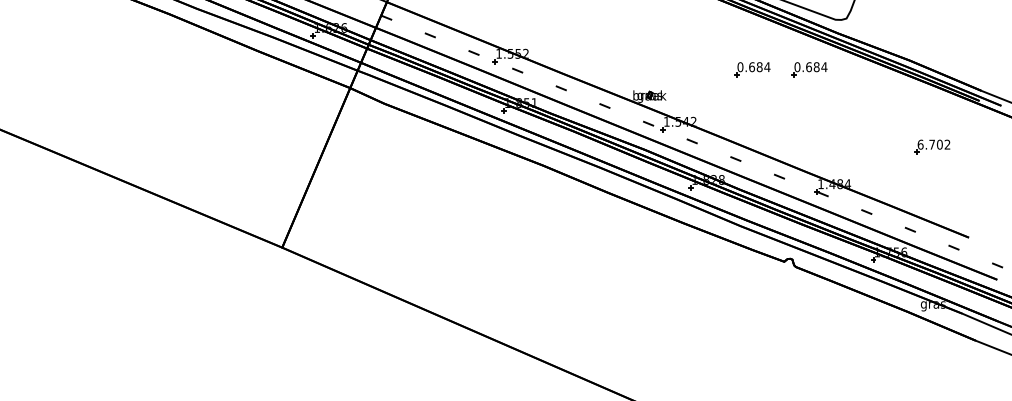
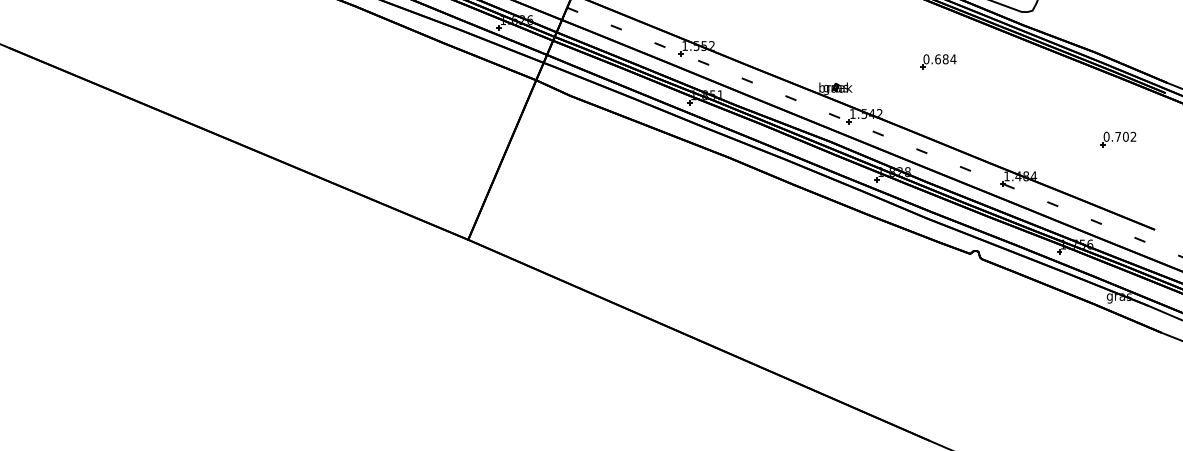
part: (809, 69) -> (995, 61), removed
text: (920, 144) -> (1106, 136), 6.702 -> 0.702

